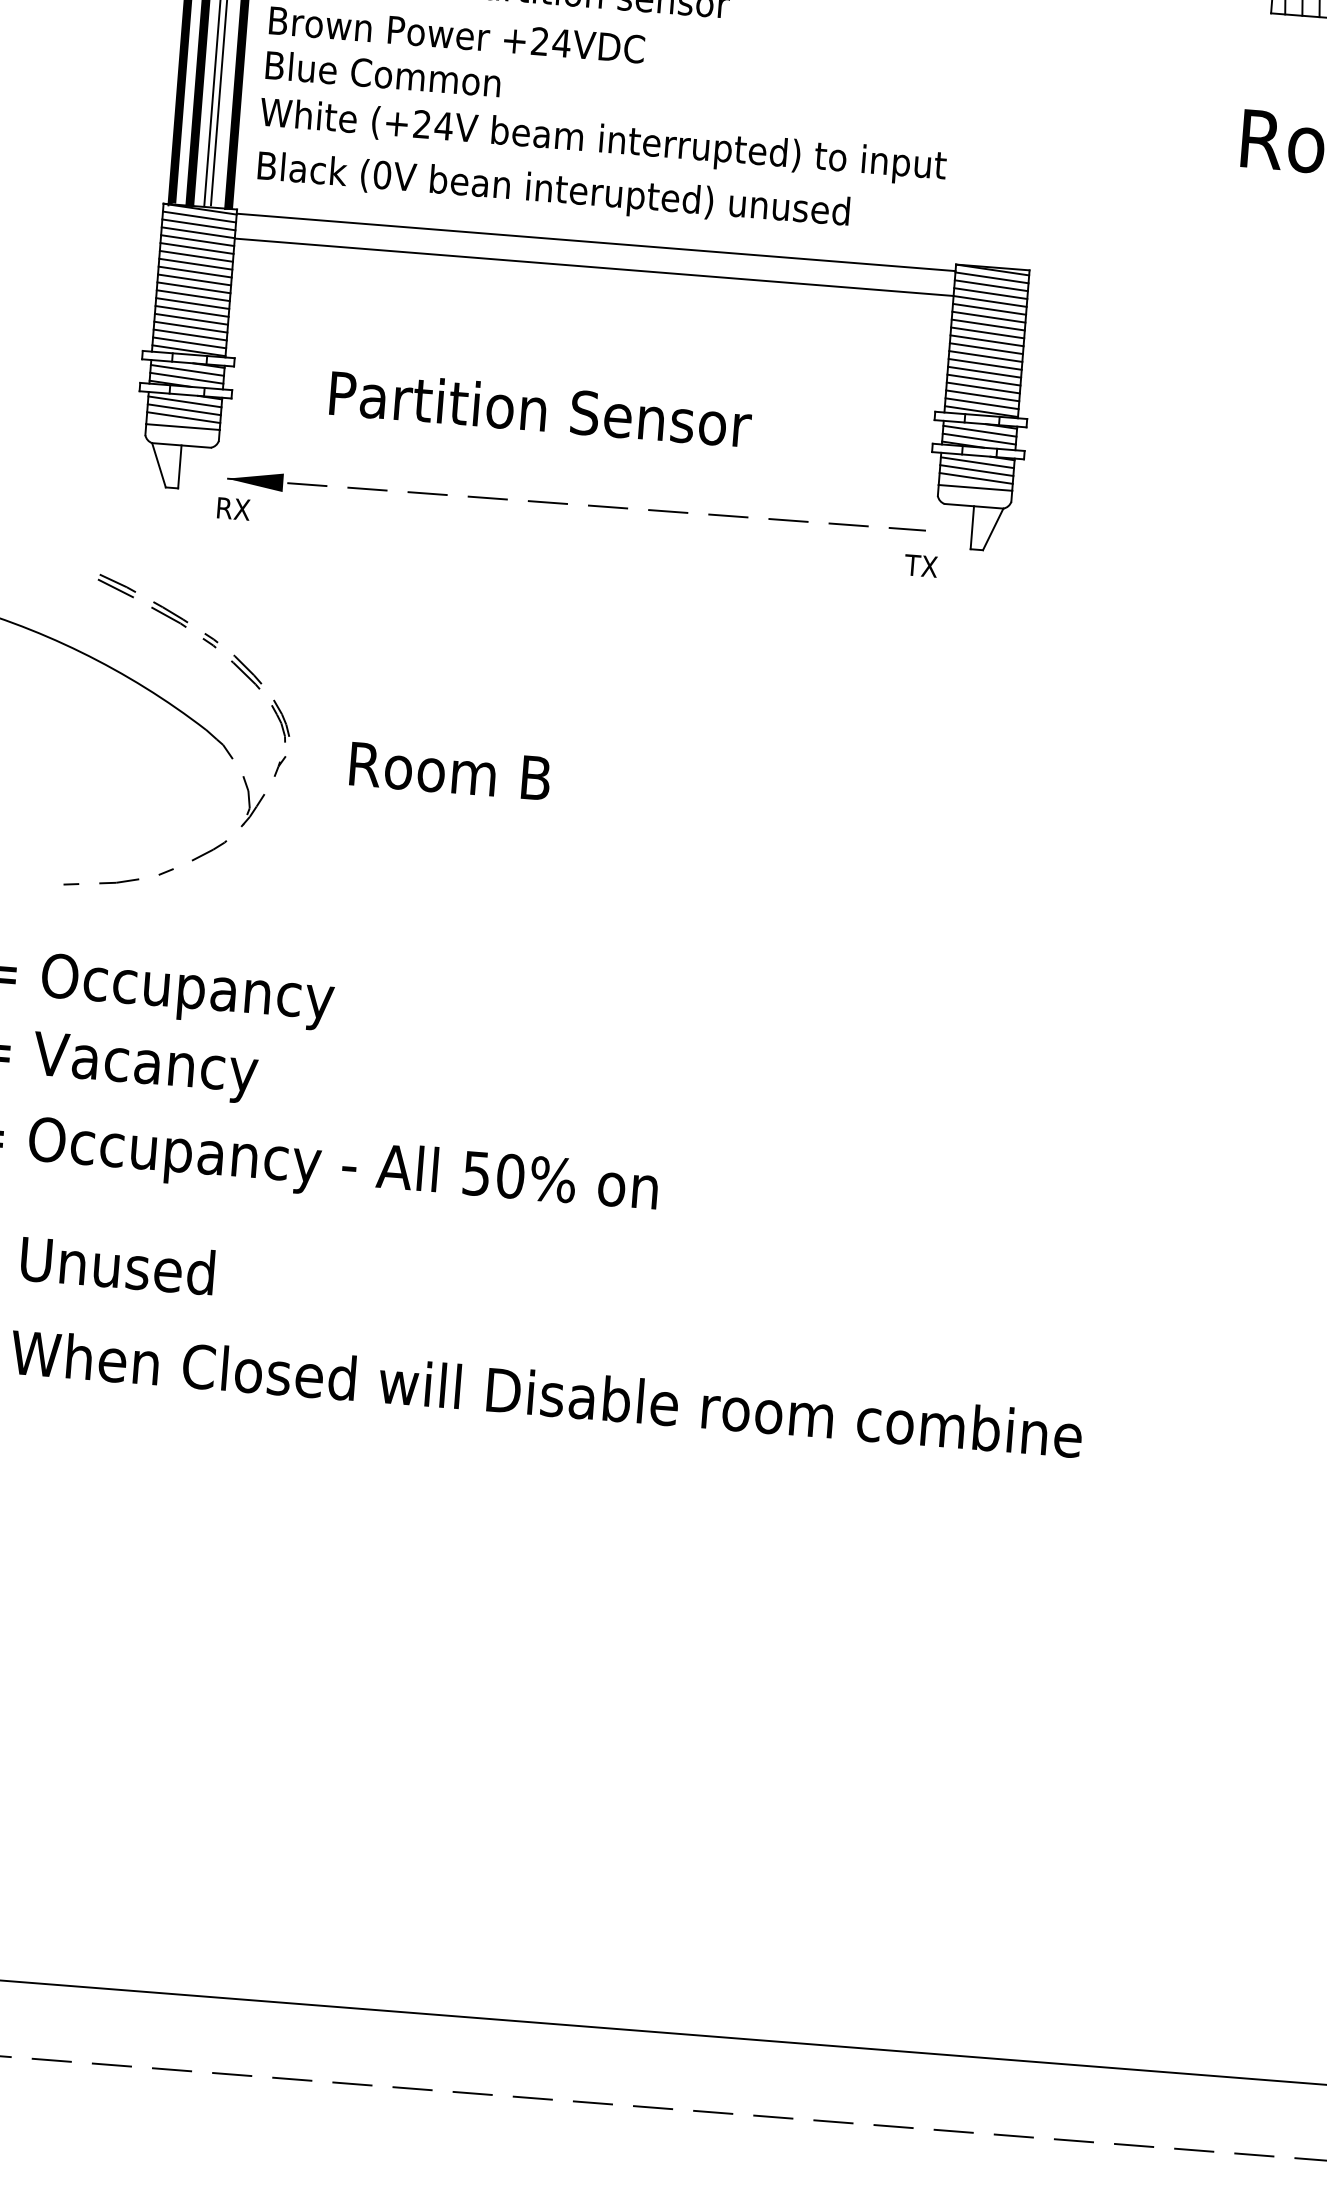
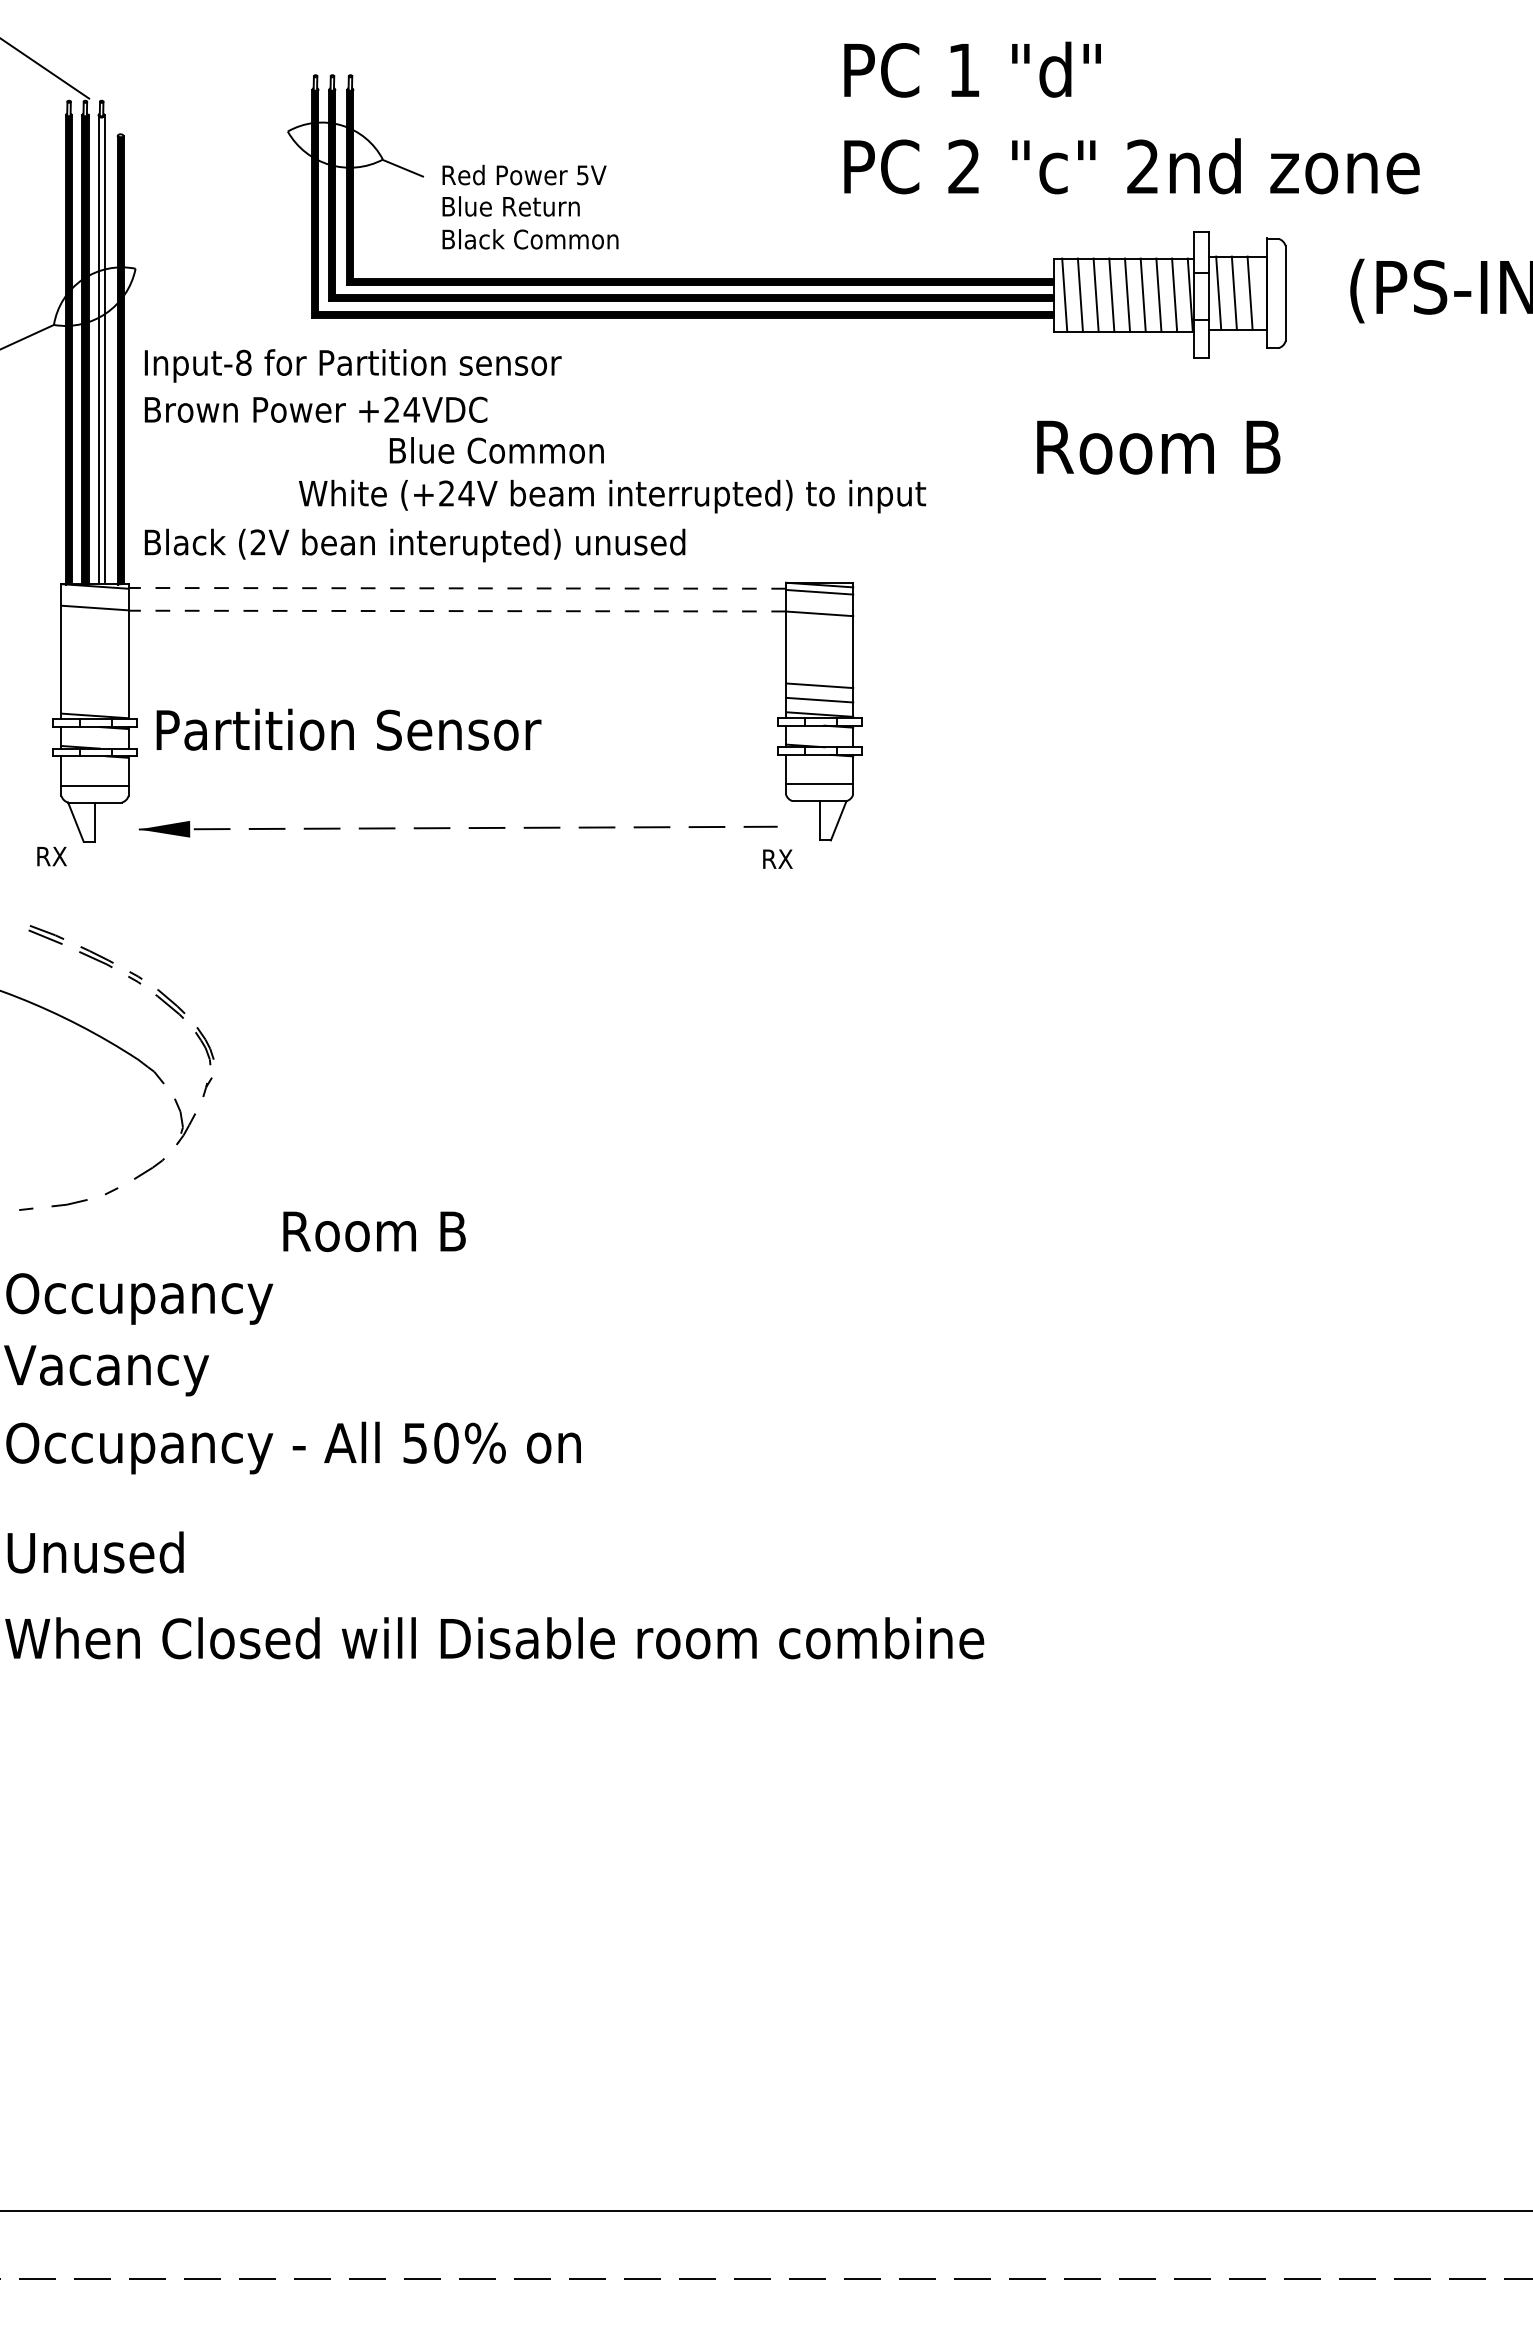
text: (382, 73) -> (496, 450), moved
text: (603, 141) -> (612, 496), moved
text: (382, 175) -> (258, 542), (0V -> (2V
line: (198, 216) -> (94, 593), removed
line: (198, 224) -> (94, 600), removed
line: (197, 239) -> (94, 614), removed
line: (596, 242) -> (457, 588), solid -> dashed
line: (196, 248) -> (94, 622), removed
line: (195, 256) -> (94, 629), removed
line: (195, 263) -> (94, 636), removed
line: (594, 267) -> (457, 611), solid -> dashed
line: (194, 271) -> (94, 643), removed
line: (194, 279) -> (94, 650), removed
line: (991, 285) -> (819, 599), removed
line: (193, 287) -> (94, 658), removed
line: (990, 293) -> (819, 606), removed
line: (192, 295) -> (94, 665), removed
line: (192, 303) -> (94, 672), removed
line: (989, 308) -> (819, 620), removed
line: (191, 310) -> (94, 679), removed
line: (988, 316) -> (819, 627), removed
line: (190, 318) -> (94, 686), removed
line: (988, 325) -> (819, 635), removed
line: (190, 327) -> (94, 694), removed
line: (987, 332) -> (819, 642), removed
line: (189, 334) -> (94, 701), removed
line: (986, 340) -> (819, 649), removed
line: (189, 342) -> (94, 708), removed
line: (986, 348) -> (819, 656), removed
line: (985, 355) -> (819, 663), removed
line: (985, 364) -> (819, 671), removed
line: (186, 369) -> (94, 733), removed
line: (984, 372) -> (819, 678), removed
line: (186, 377) -> (94, 740), removed
line: (983, 387) -> (819, 692), removed
line: (184, 401) -> (94, 762), removed
line: (981, 403) -> (819, 707), removed
text: (540, 408) -> (348, 729), moved
line: (183, 409) -> (94, 769), removed
line: (183, 416) -> (94, 776), removed
line: (979, 431) -> (819, 732), removed
line: (979, 438) -> (819, 739), removed
line: (977, 462) -> (819, 761), removed
line: (976, 470) -> (819, 768), removed
line: (976, 478) -> (819, 775), removed
text: (233, 508) -> (51, 856), moved
text: (921, 565) -> (776, 858), TX -> RX
text: (450, 771) -> (374, 1231), moved

